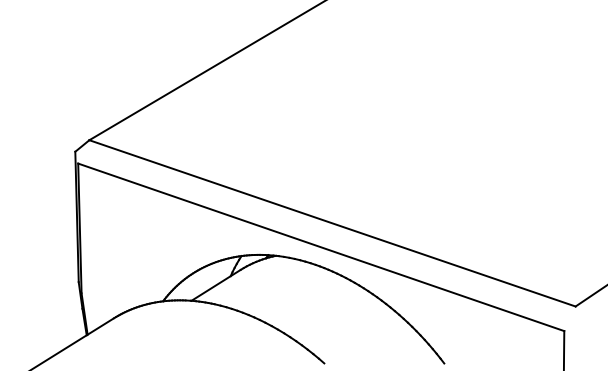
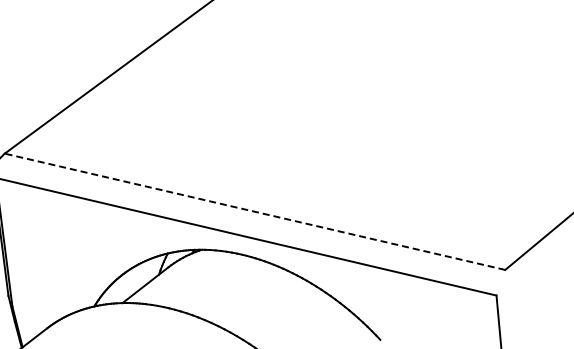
line: (332, 223) -> (255, 211), solid -> dashed

